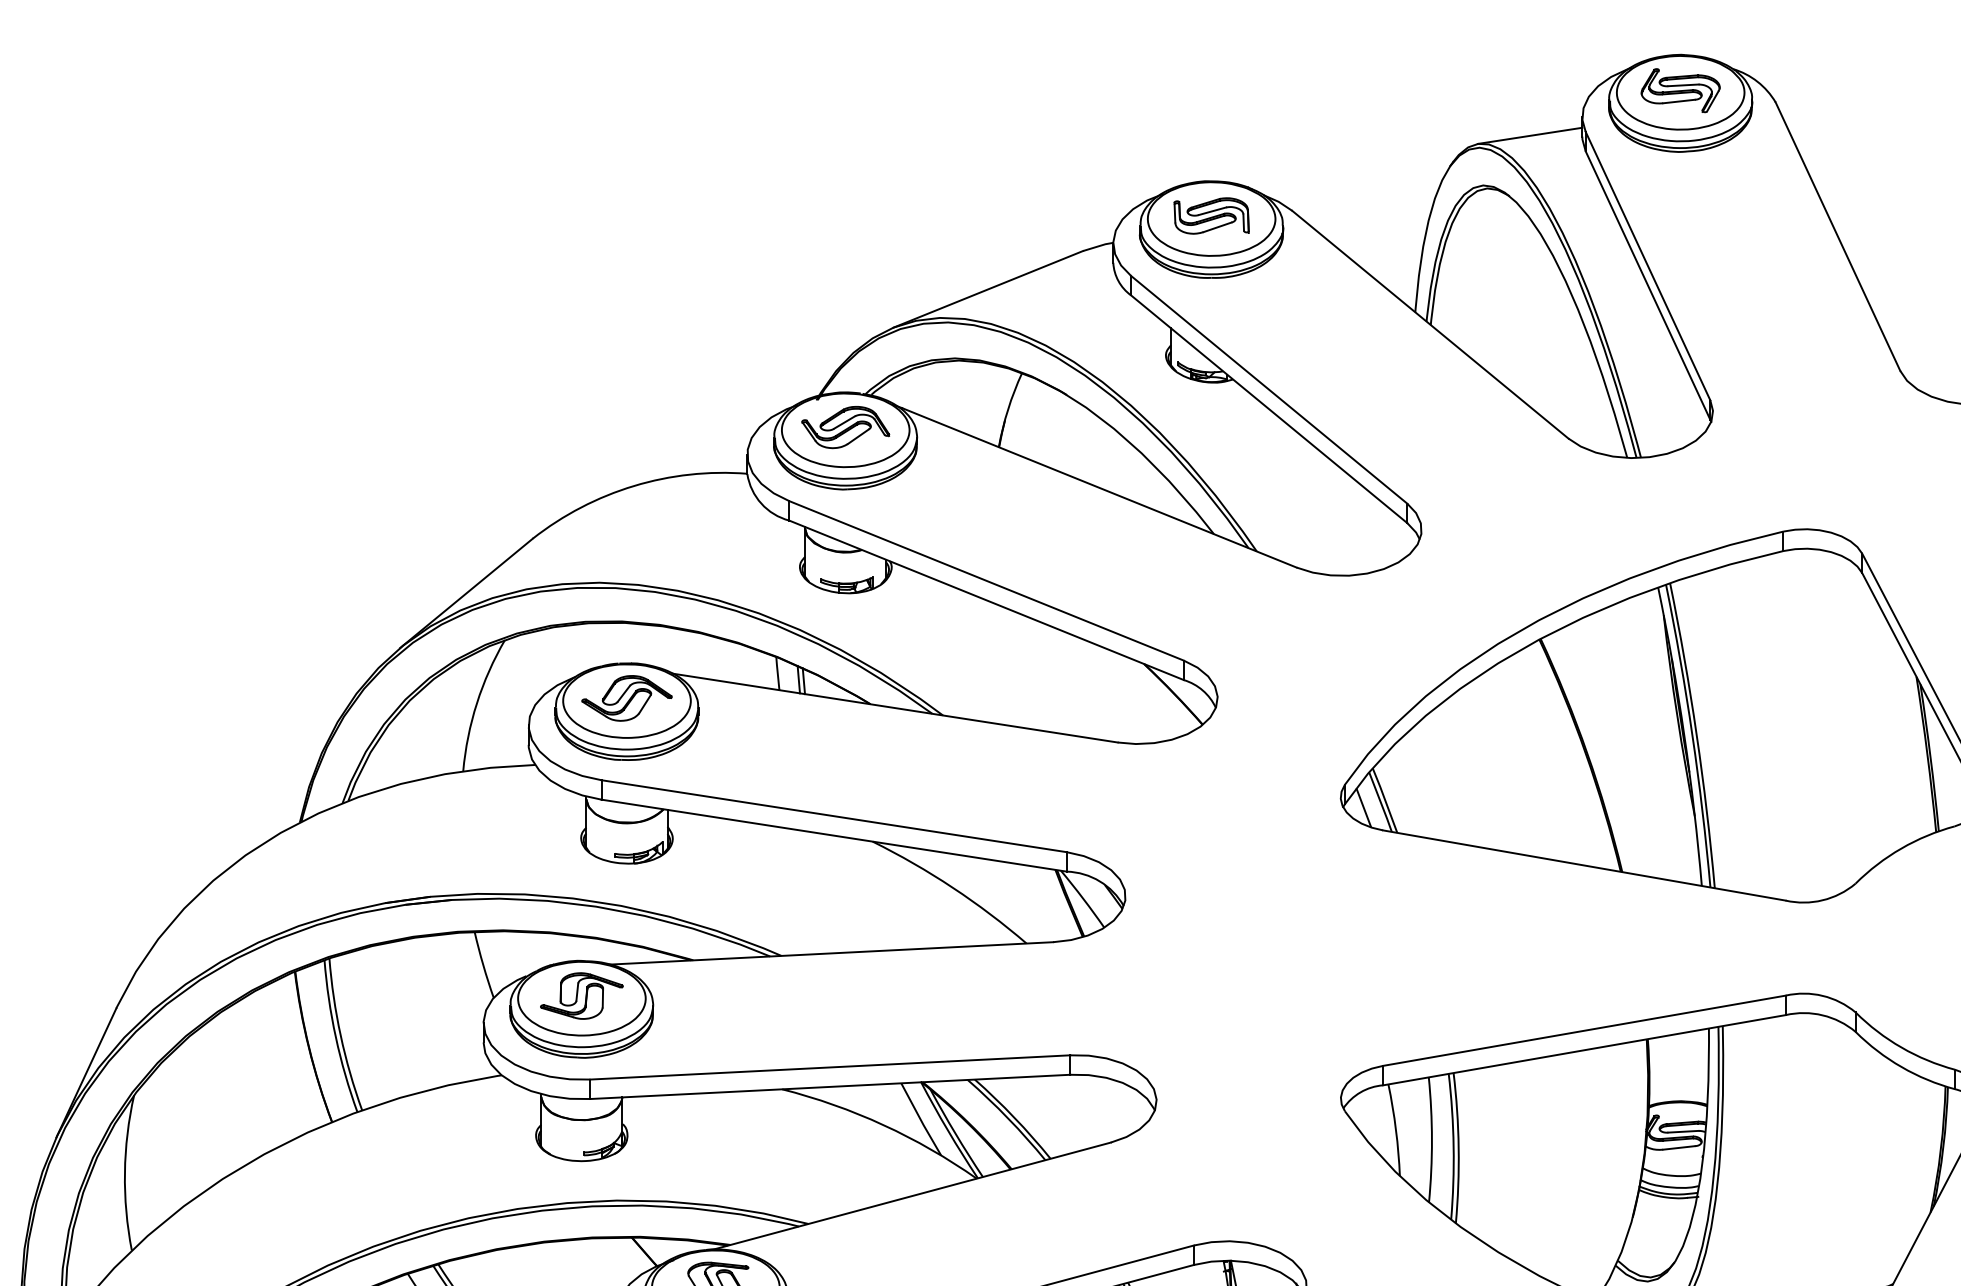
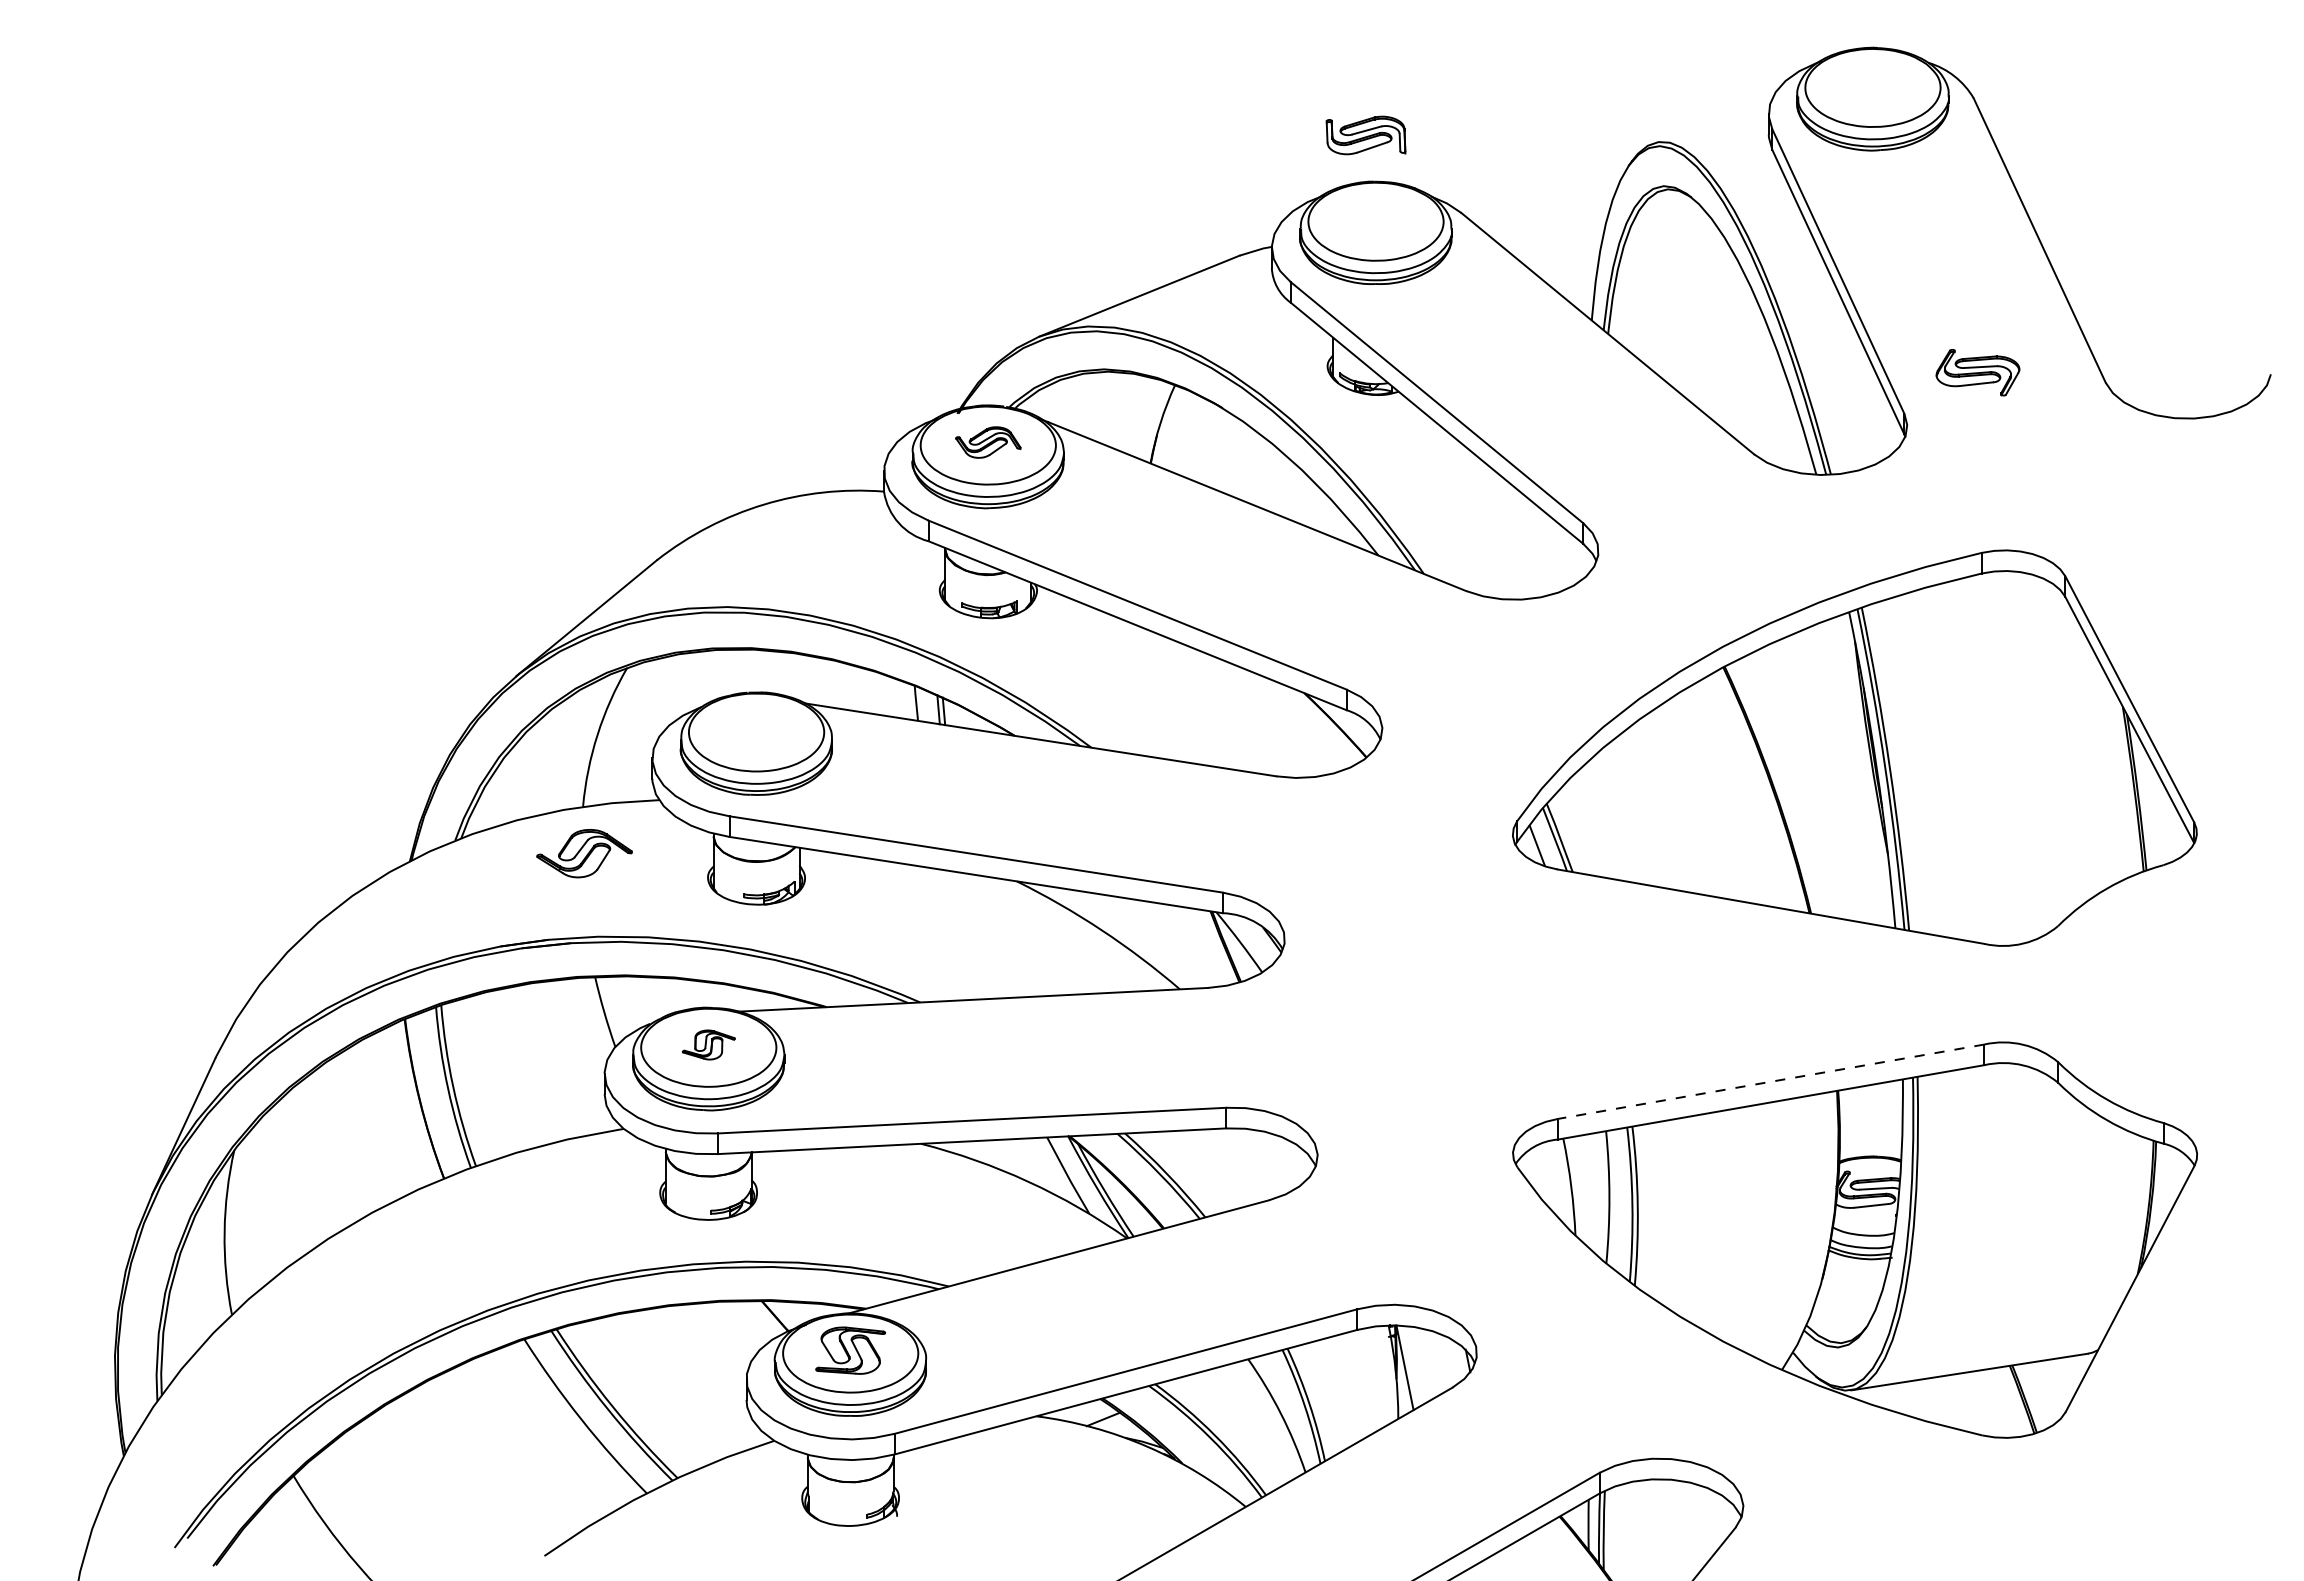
part: (1680, 90) -> (1977, 372), moved
line: (1530, 135) -> (1713, 133), removed
part: (1211, 216) -> (1365, 135), moved
part: (845, 427) -> (988, 442), size x0.7
part: (626, 698) -> (584, 853), moved
part: (581, 995) -> (708, 1044), size x0.6
line: (1583, 1030) -> (1770, 1081), solid -> dashed

